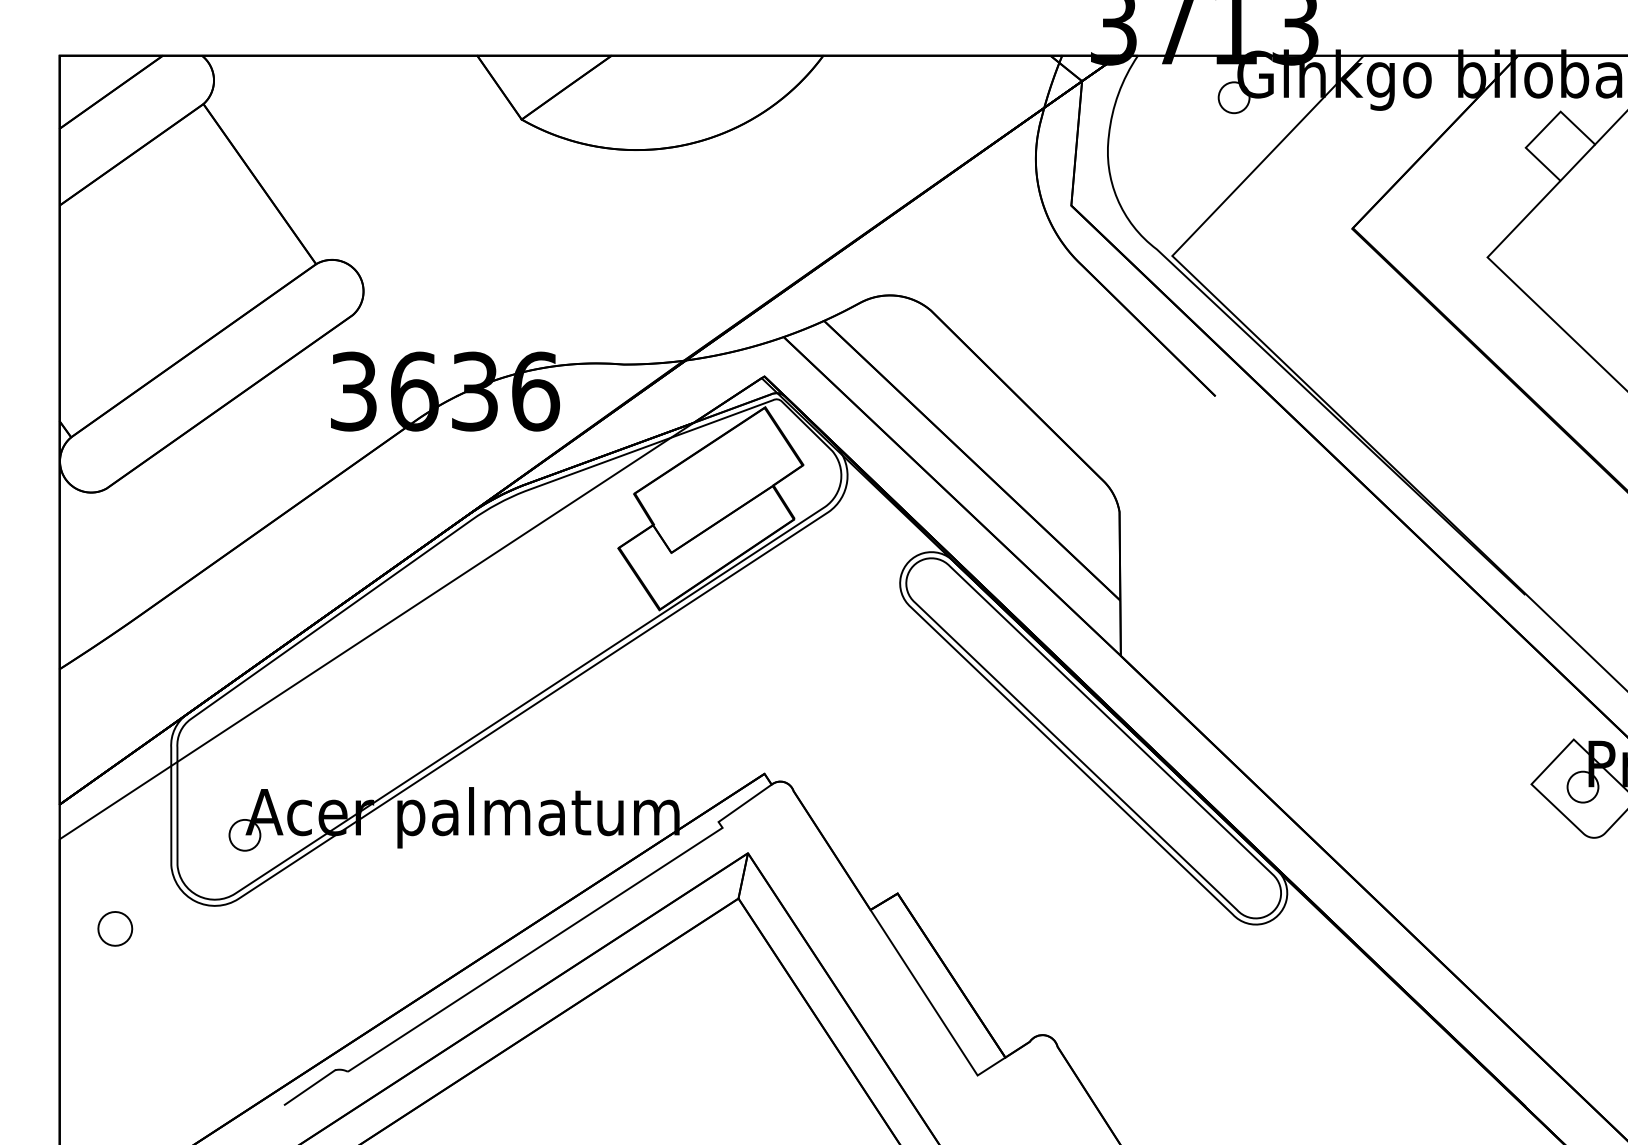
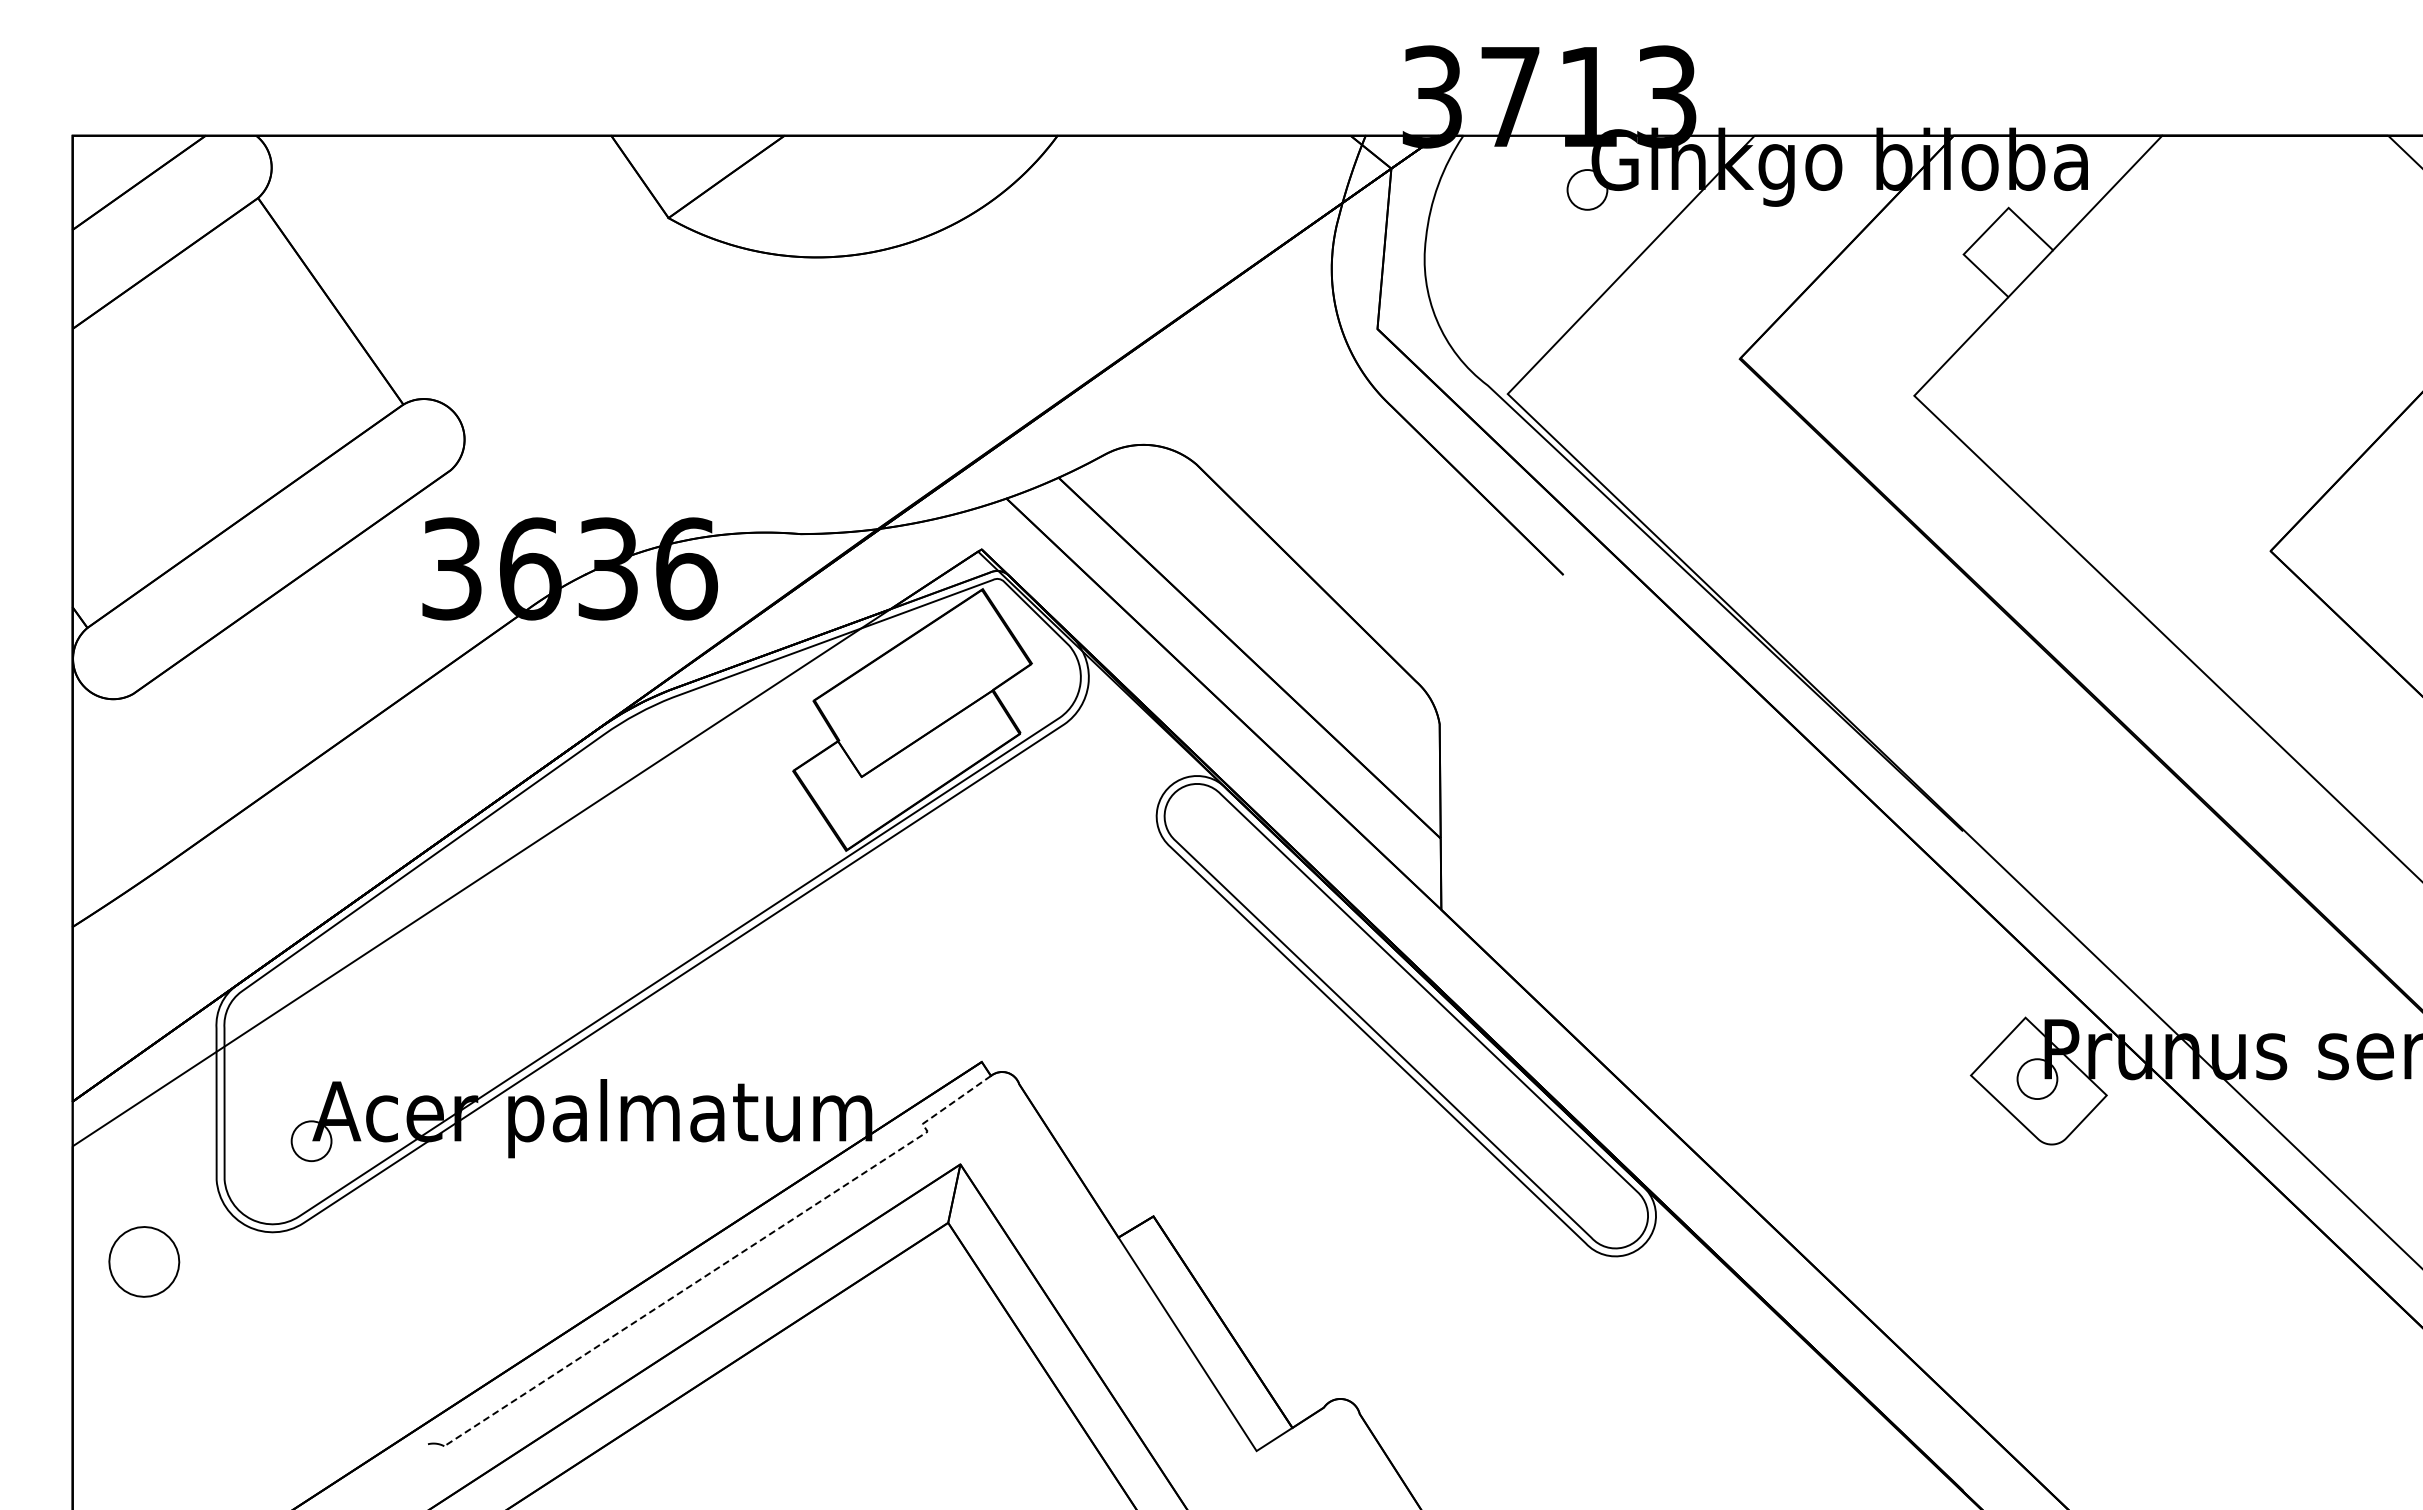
part: (115, 928) -> (144, 1261), size x1.6
line: (565, 930) -> (725, 1263), solid -> dashed
line: (310, 1087) -> (395, 1466), removed

